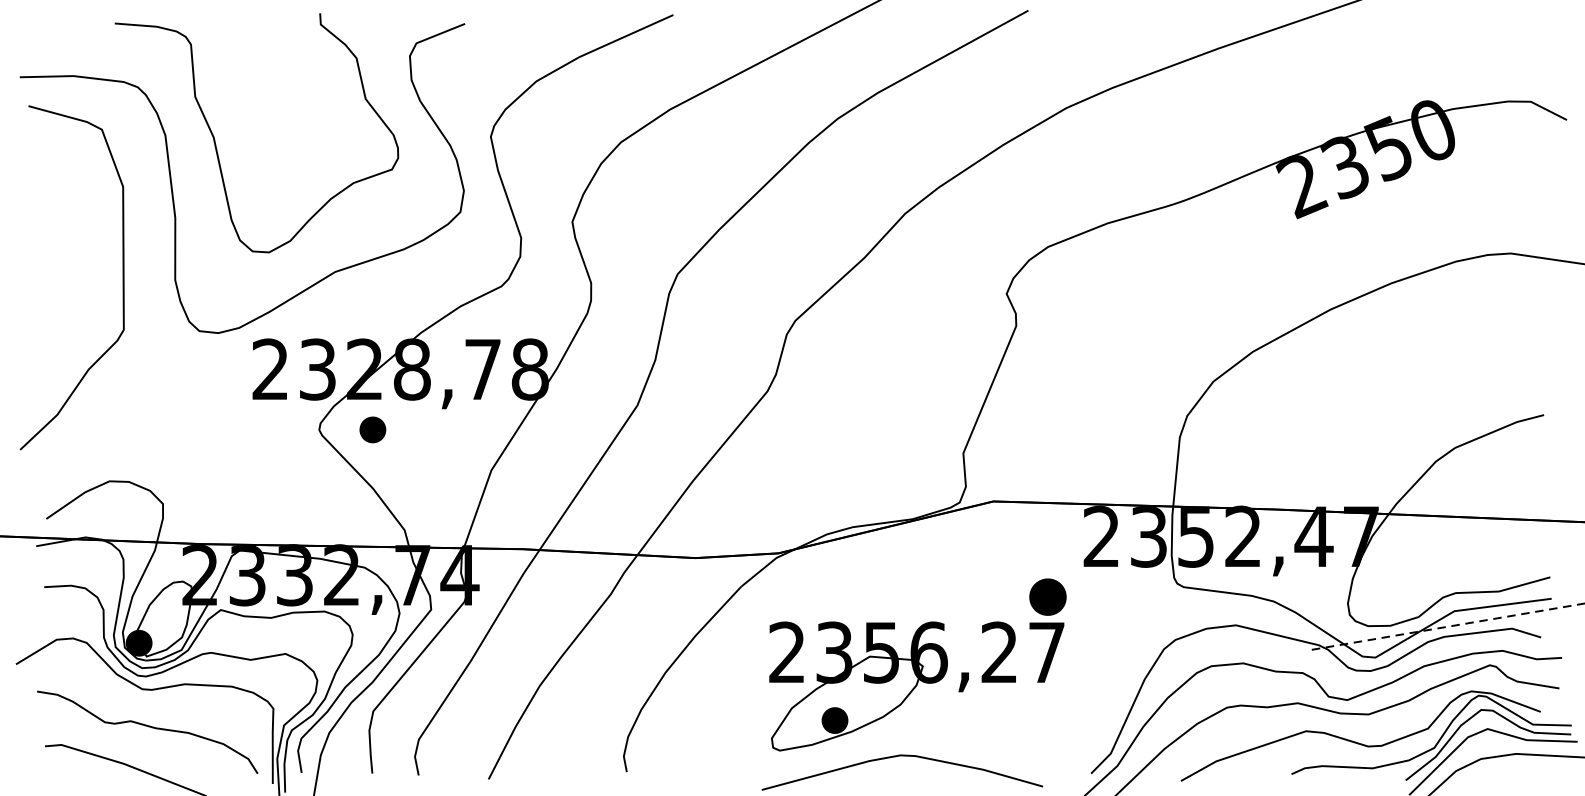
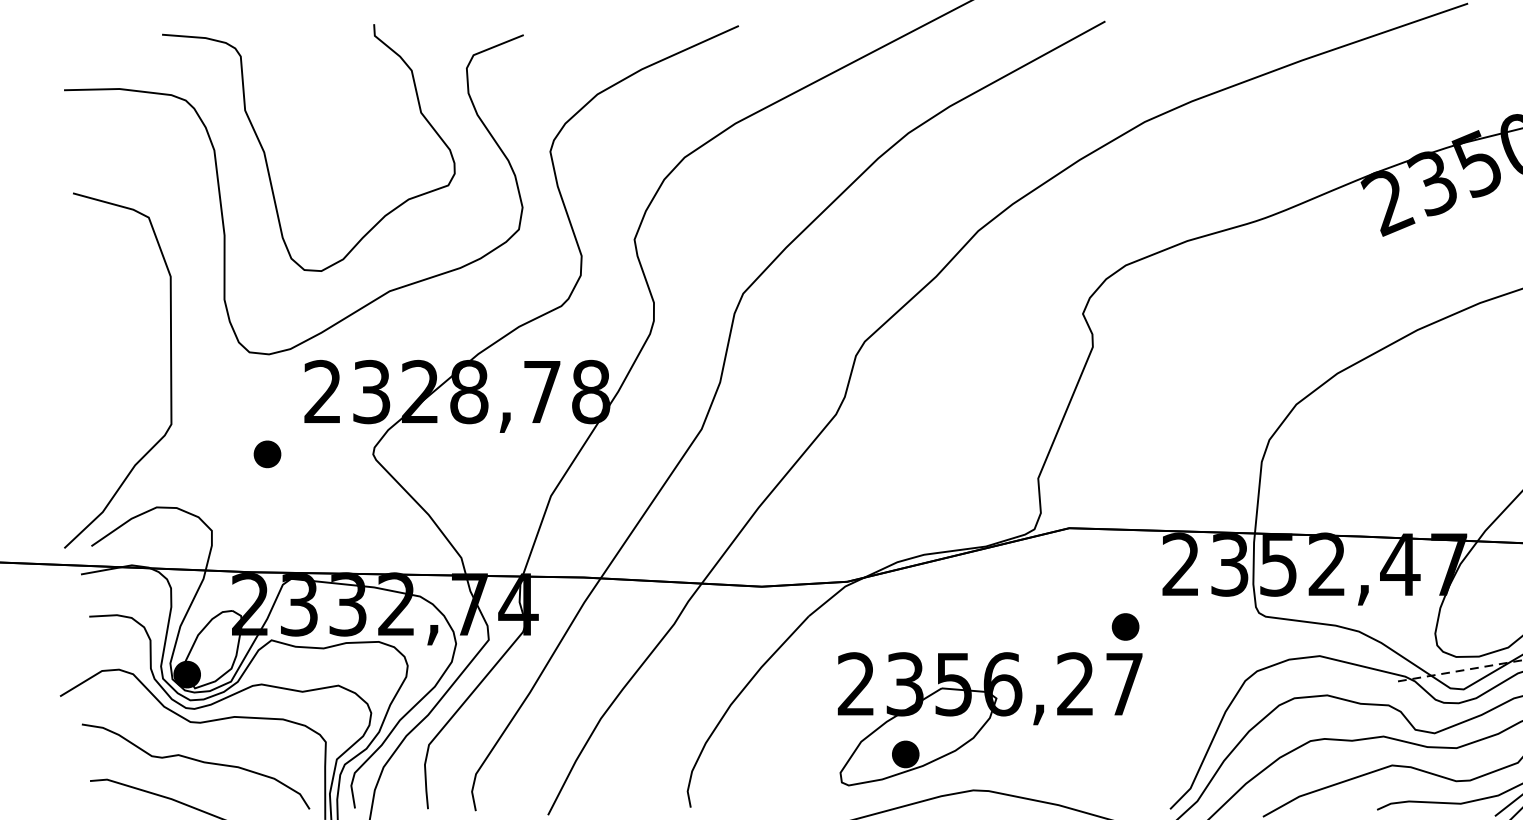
curve: (122, 277) -> (170, 370), moved
part: (372, 429) -> (267, 453), moved
part: (1047, 596) -> (1125, 626), size x0.71

